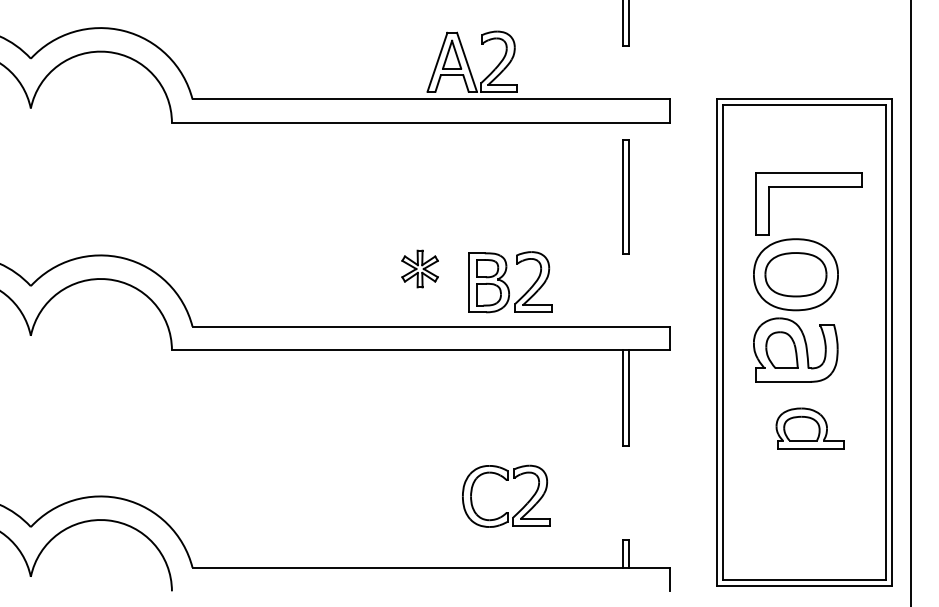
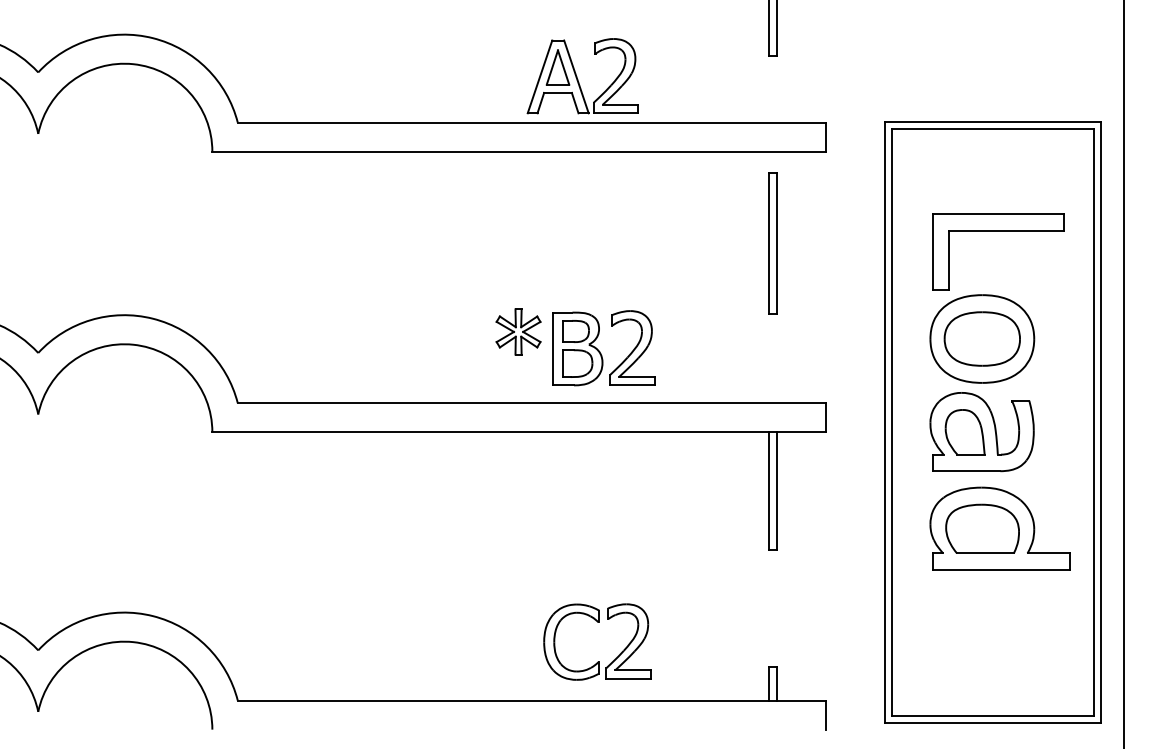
part: (510, 282) -> (604, 348), moved
part: (810, 428) -> (1000, 528), size x1.67
part: (506, 480) -> (598, 622), moved

